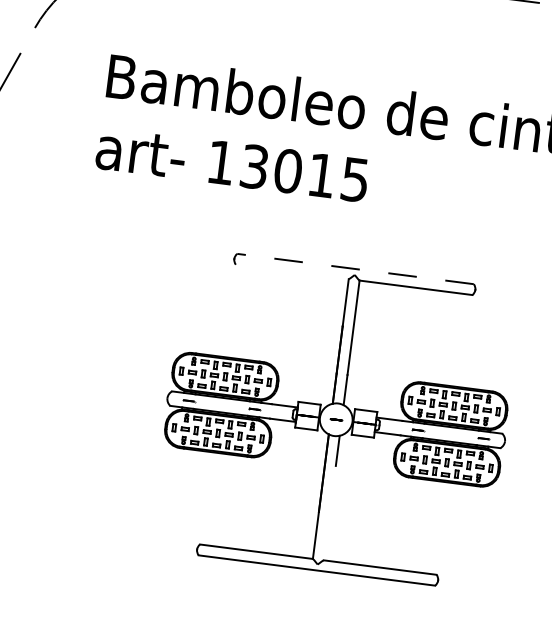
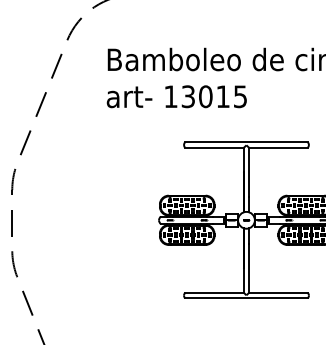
line: (353, 269) -> (245, 142), dashed -> solid
line: (292, 271) -> (214, 147), added
line: (330, 511) -> (249, 267), added

